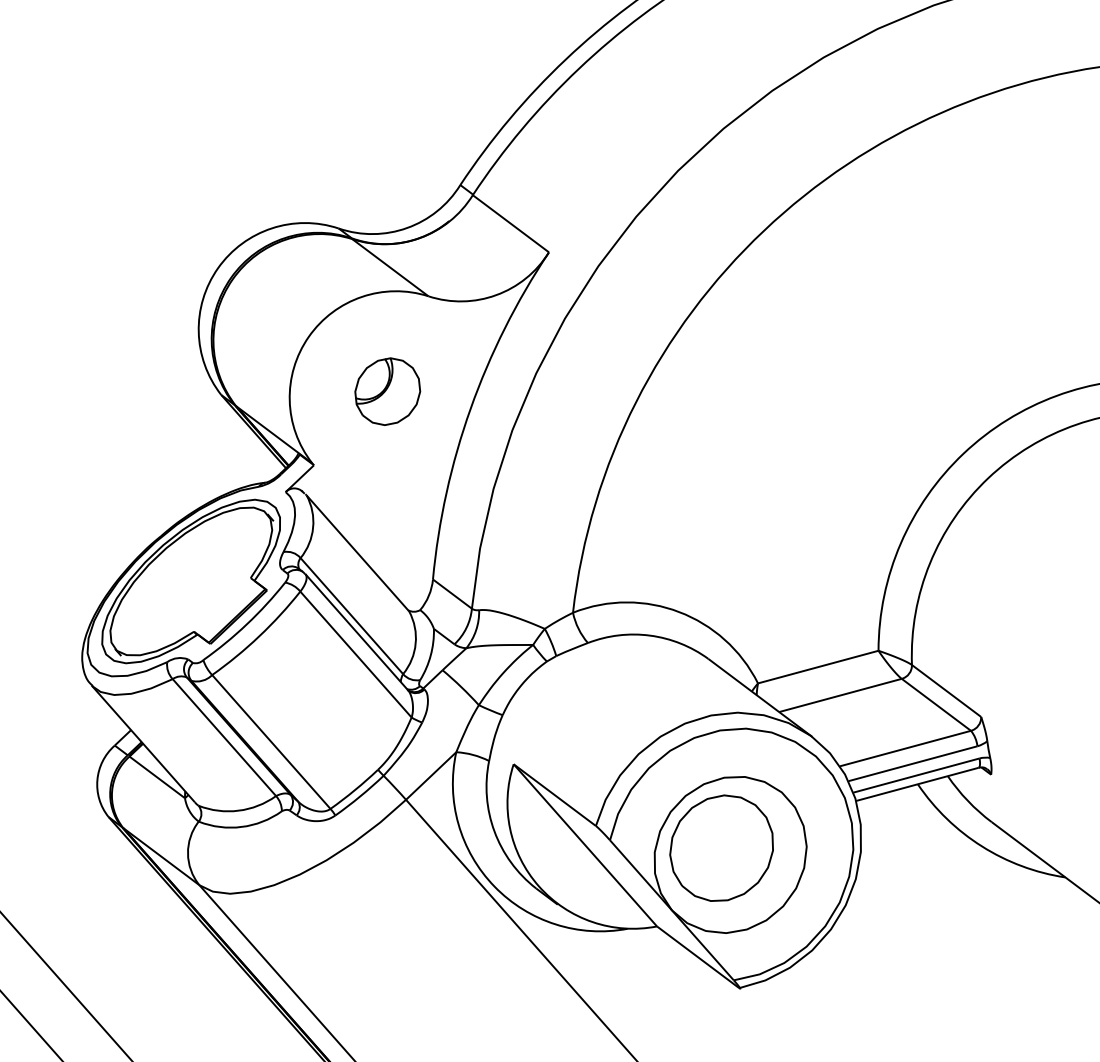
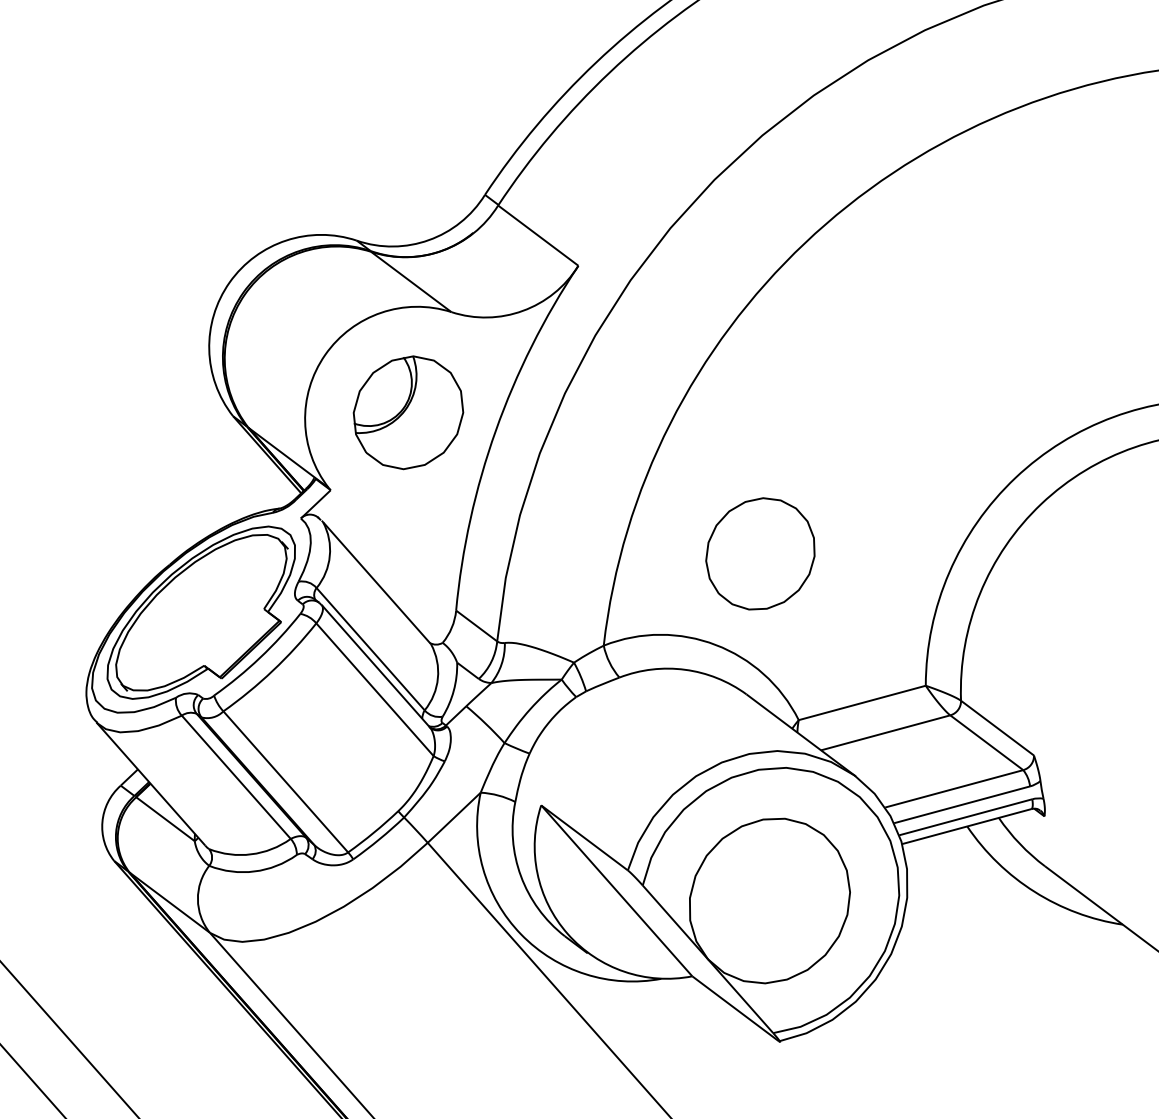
part: (387, 391) -> (408, 412), size x1.6
part: (721, 847) -> (760, 553), moved

